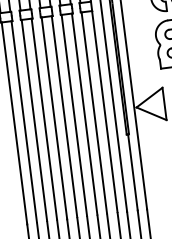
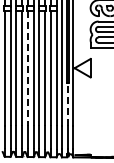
line: (54, 118) -> (27, 68), solid -> dashed
line: (133, 172) -> (68, 104), solid -> dashed

